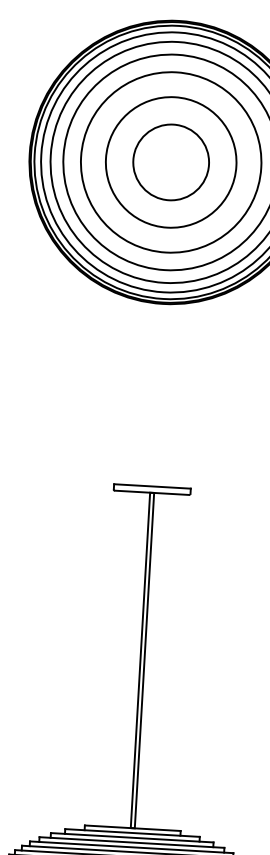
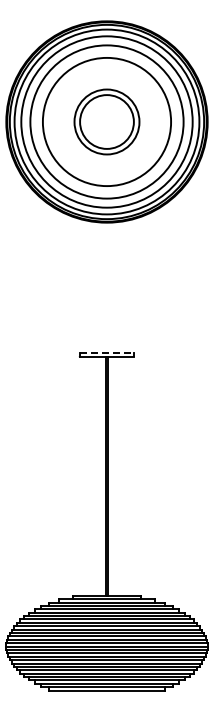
circle: (170, 161) -> (106, 121), size x0.7
line: (153, 486) -> (107, 352), solid -> dashed

